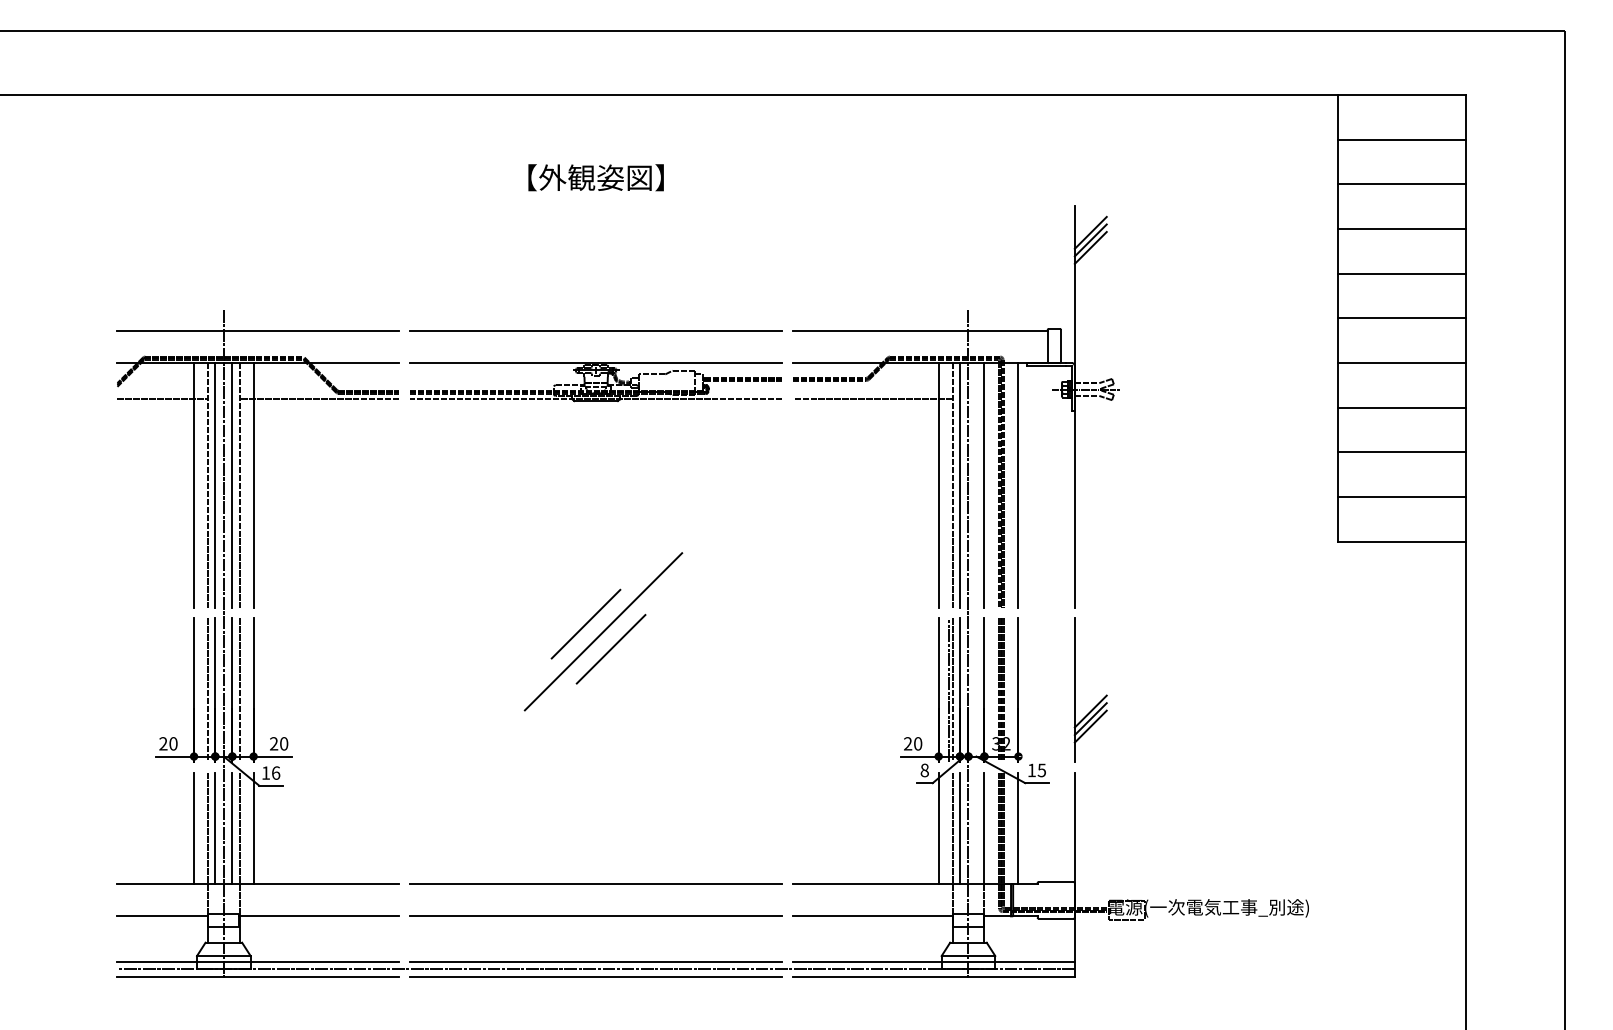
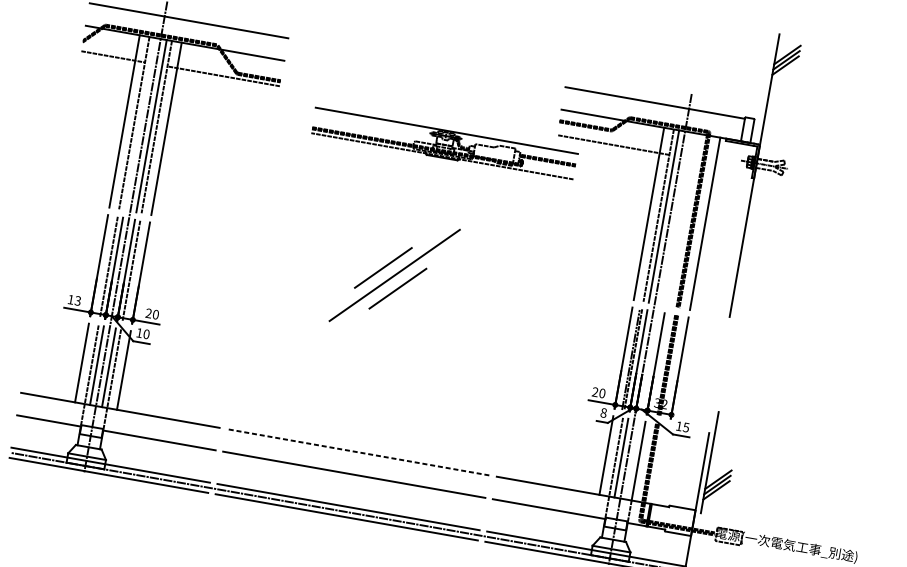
line: (595, 330) -> (426, 62), removed
part: (595, 382) -> (443, 144), moved
line: (215, 484) -> (139, 123), removed
line: (984, 484) -> (681, 219), removed
part: (1101, 699) -> (727, 472), moved
text: (168, 743) -> (74, 300), 20 -> 13
text: (276, 772) -> (146, 333), 16 -> 10
line: (1018, 828) -> (662, 465), removed
line: (595, 884) -> (357, 452), solid -> dashed

